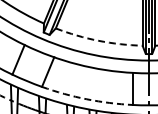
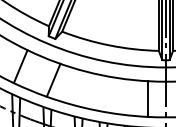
arc: (98, 40) -> (109, 45), dashed -> solid
arc: (86, 99) -> (96, 110), dashed -> solid

